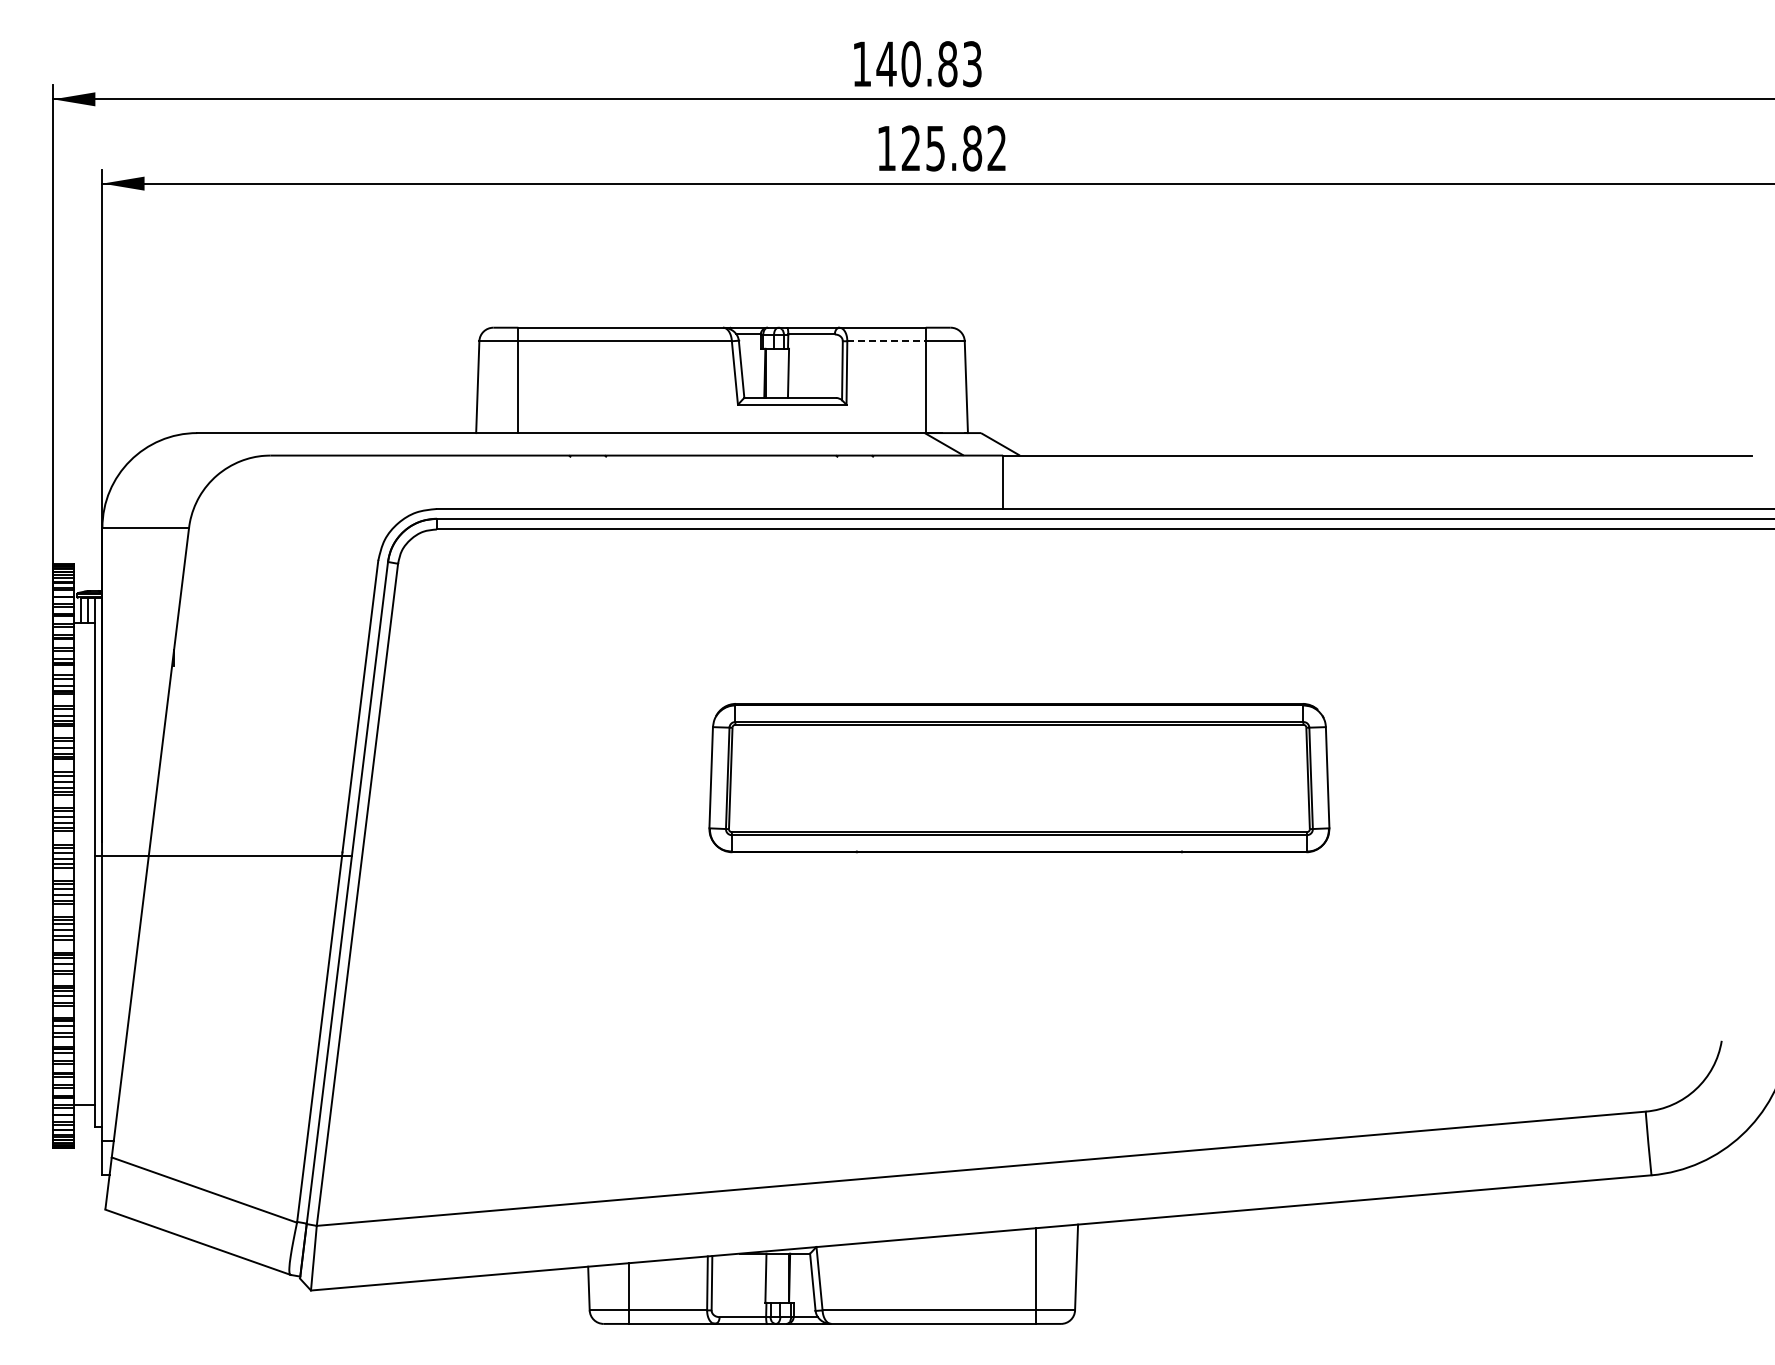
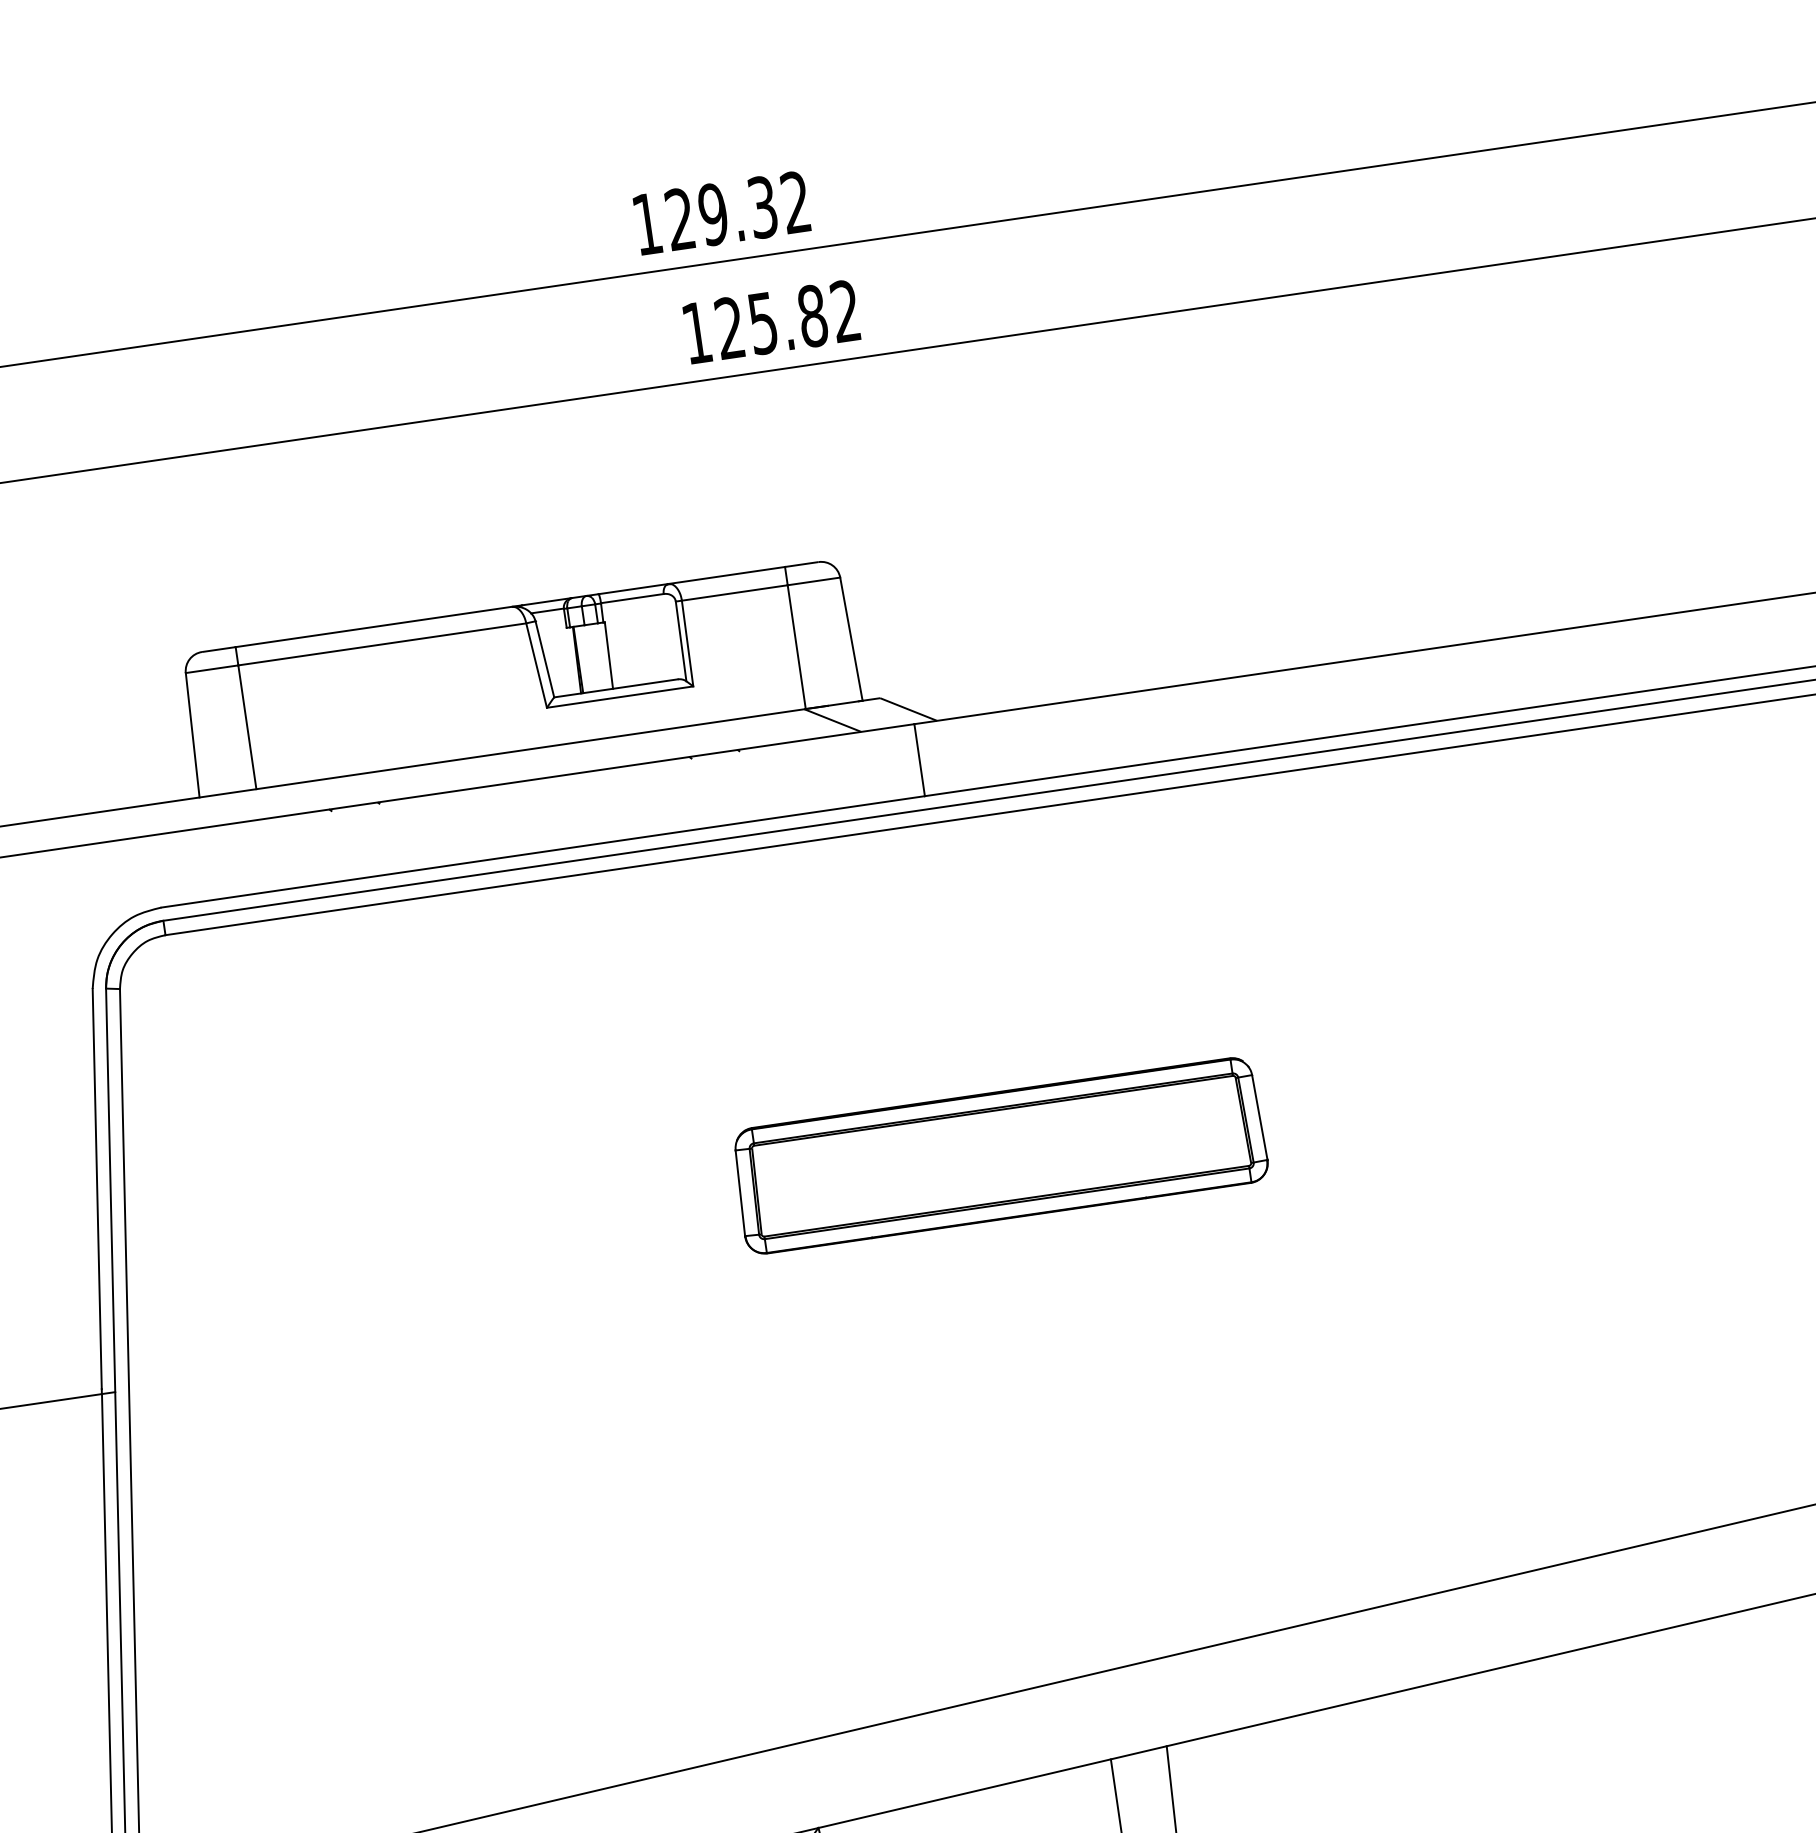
text: (928, 64) -> (736, 211), 140.83 -> 129.32
line: (887, 341) -> (736, 593), dashed -> solid
part: (1019, 777) -> (999, 1154), size x0.62

